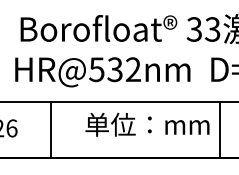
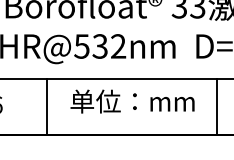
line: (50, 129) -> (46, 106), moved
line: (219, 129) -> (216, 106), moved

